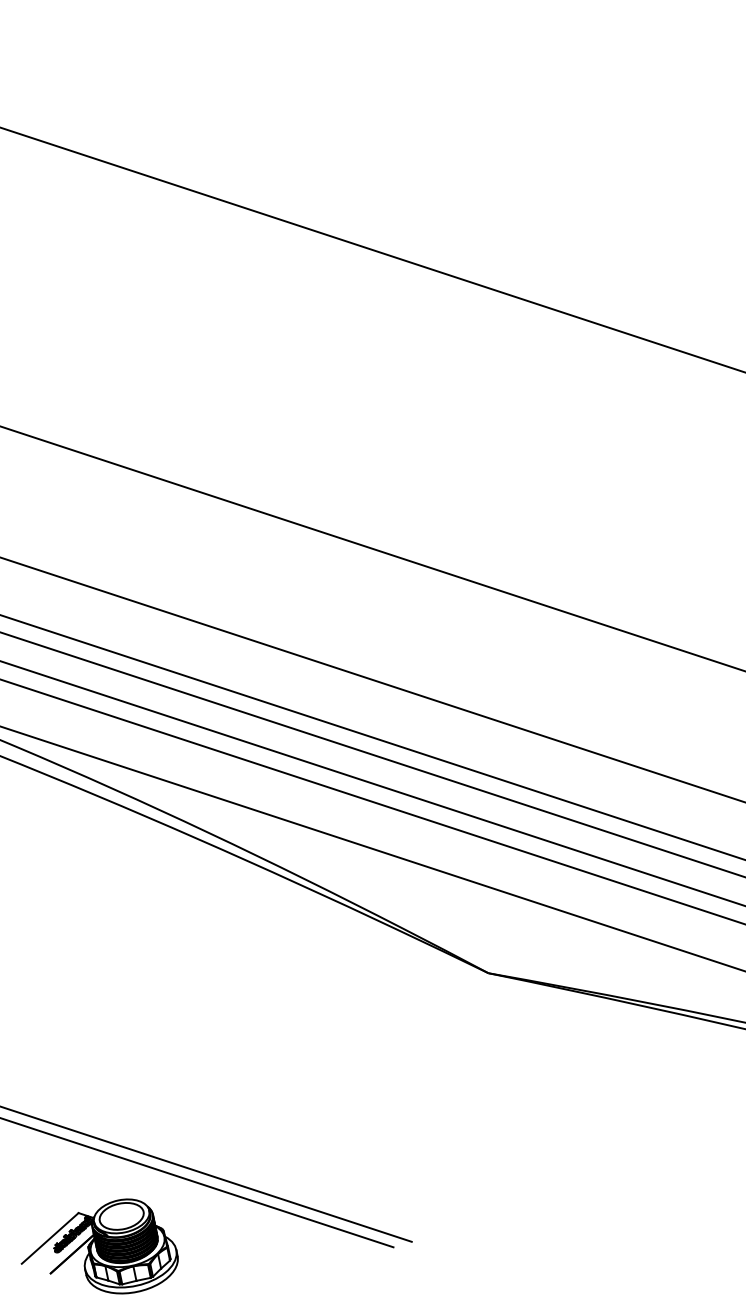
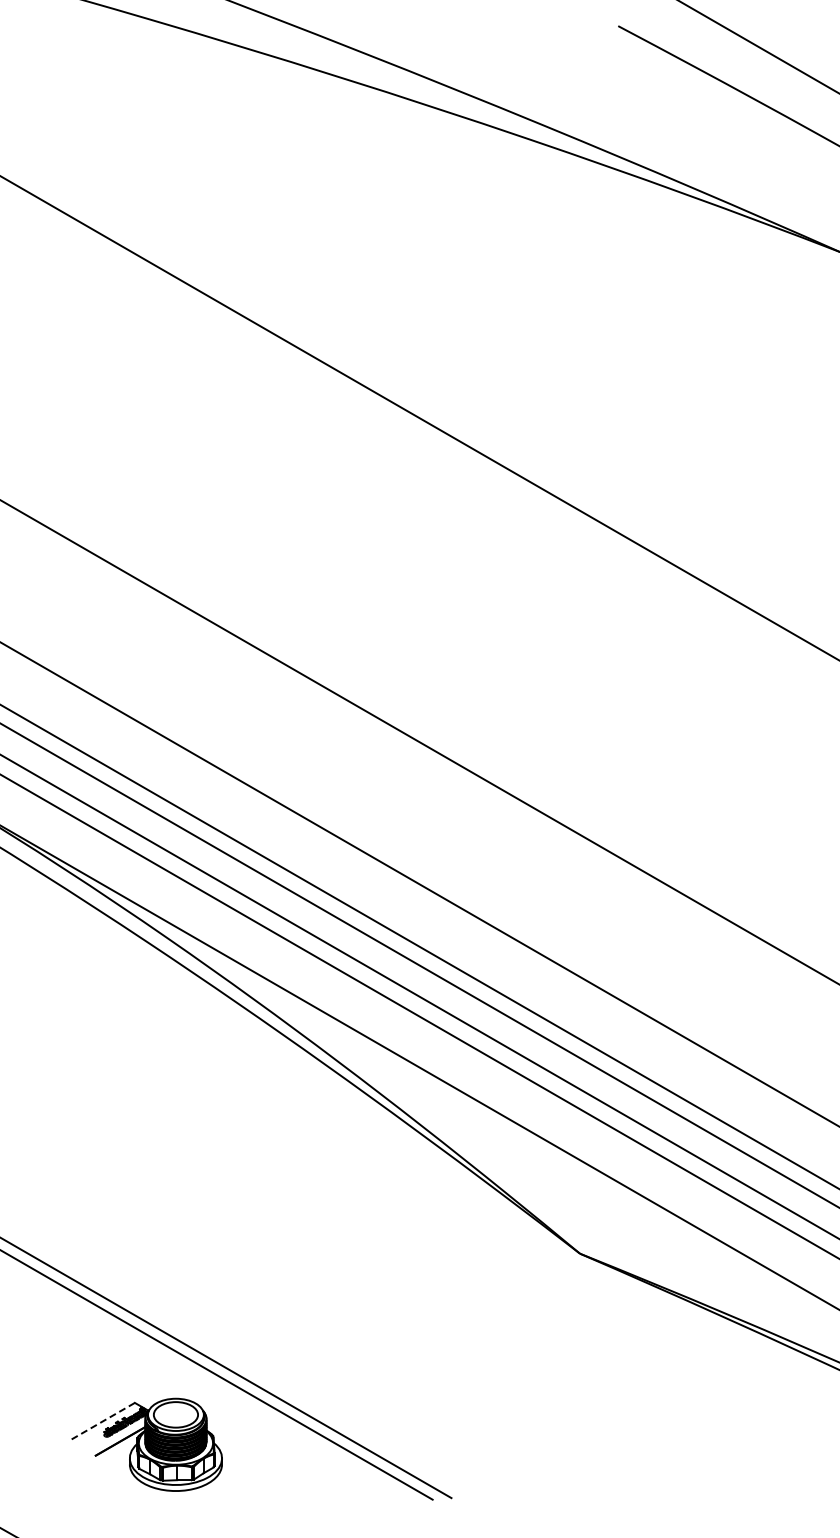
line: (50, 1238) -> (102, 1421), solid -> dashed

